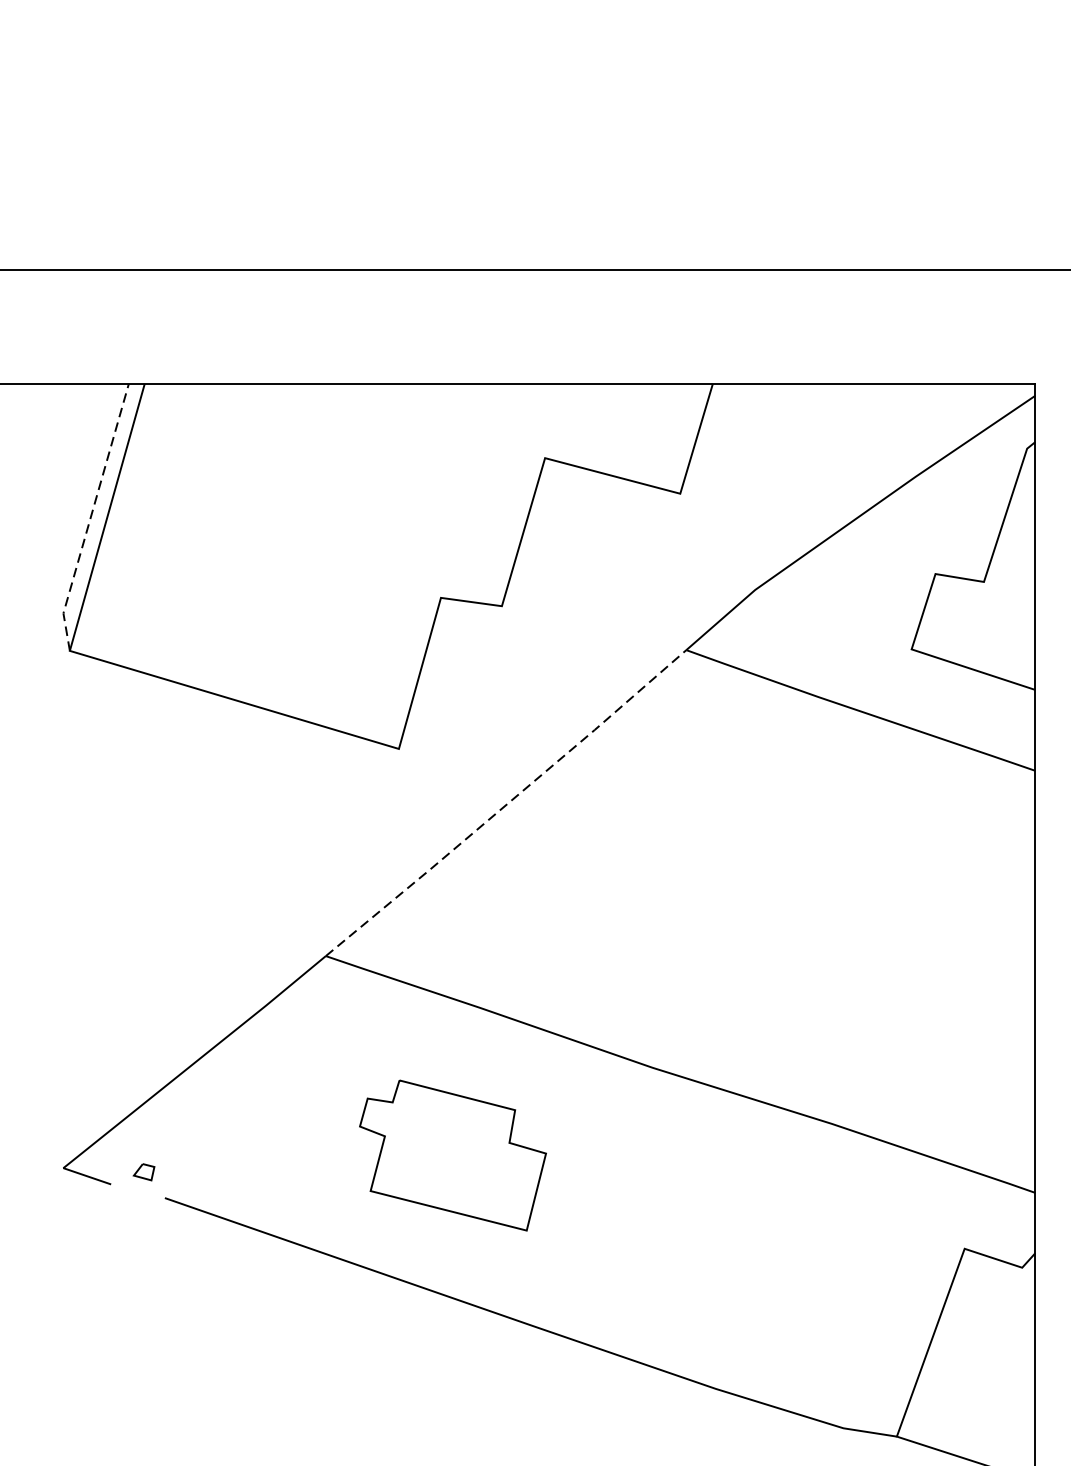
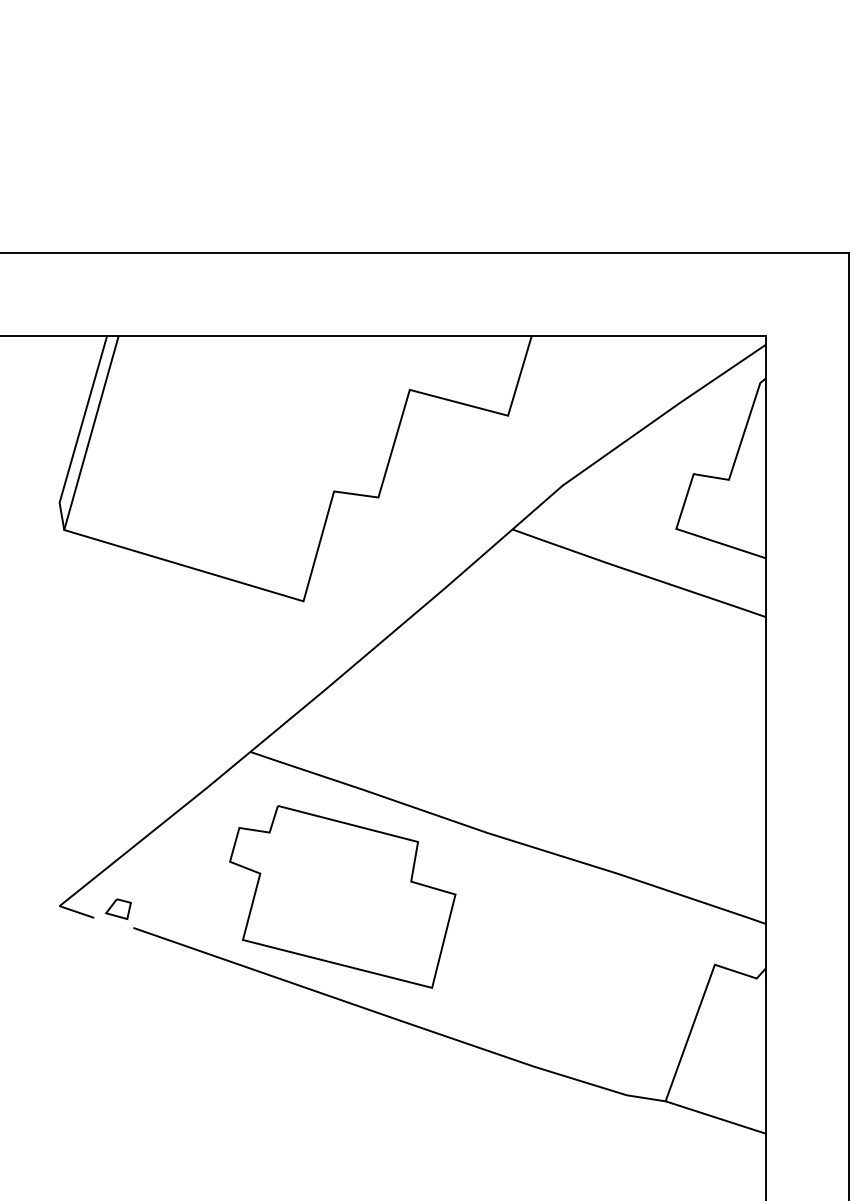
line: (90, 516) -> (79, 432), dashed -> solid
line: (507, 804) -> (382, 641), dashed -> solid
part: (452, 1154) -> (342, 896), size x1.67
part: (143, 1171) -> (117, 908), size x1.67

